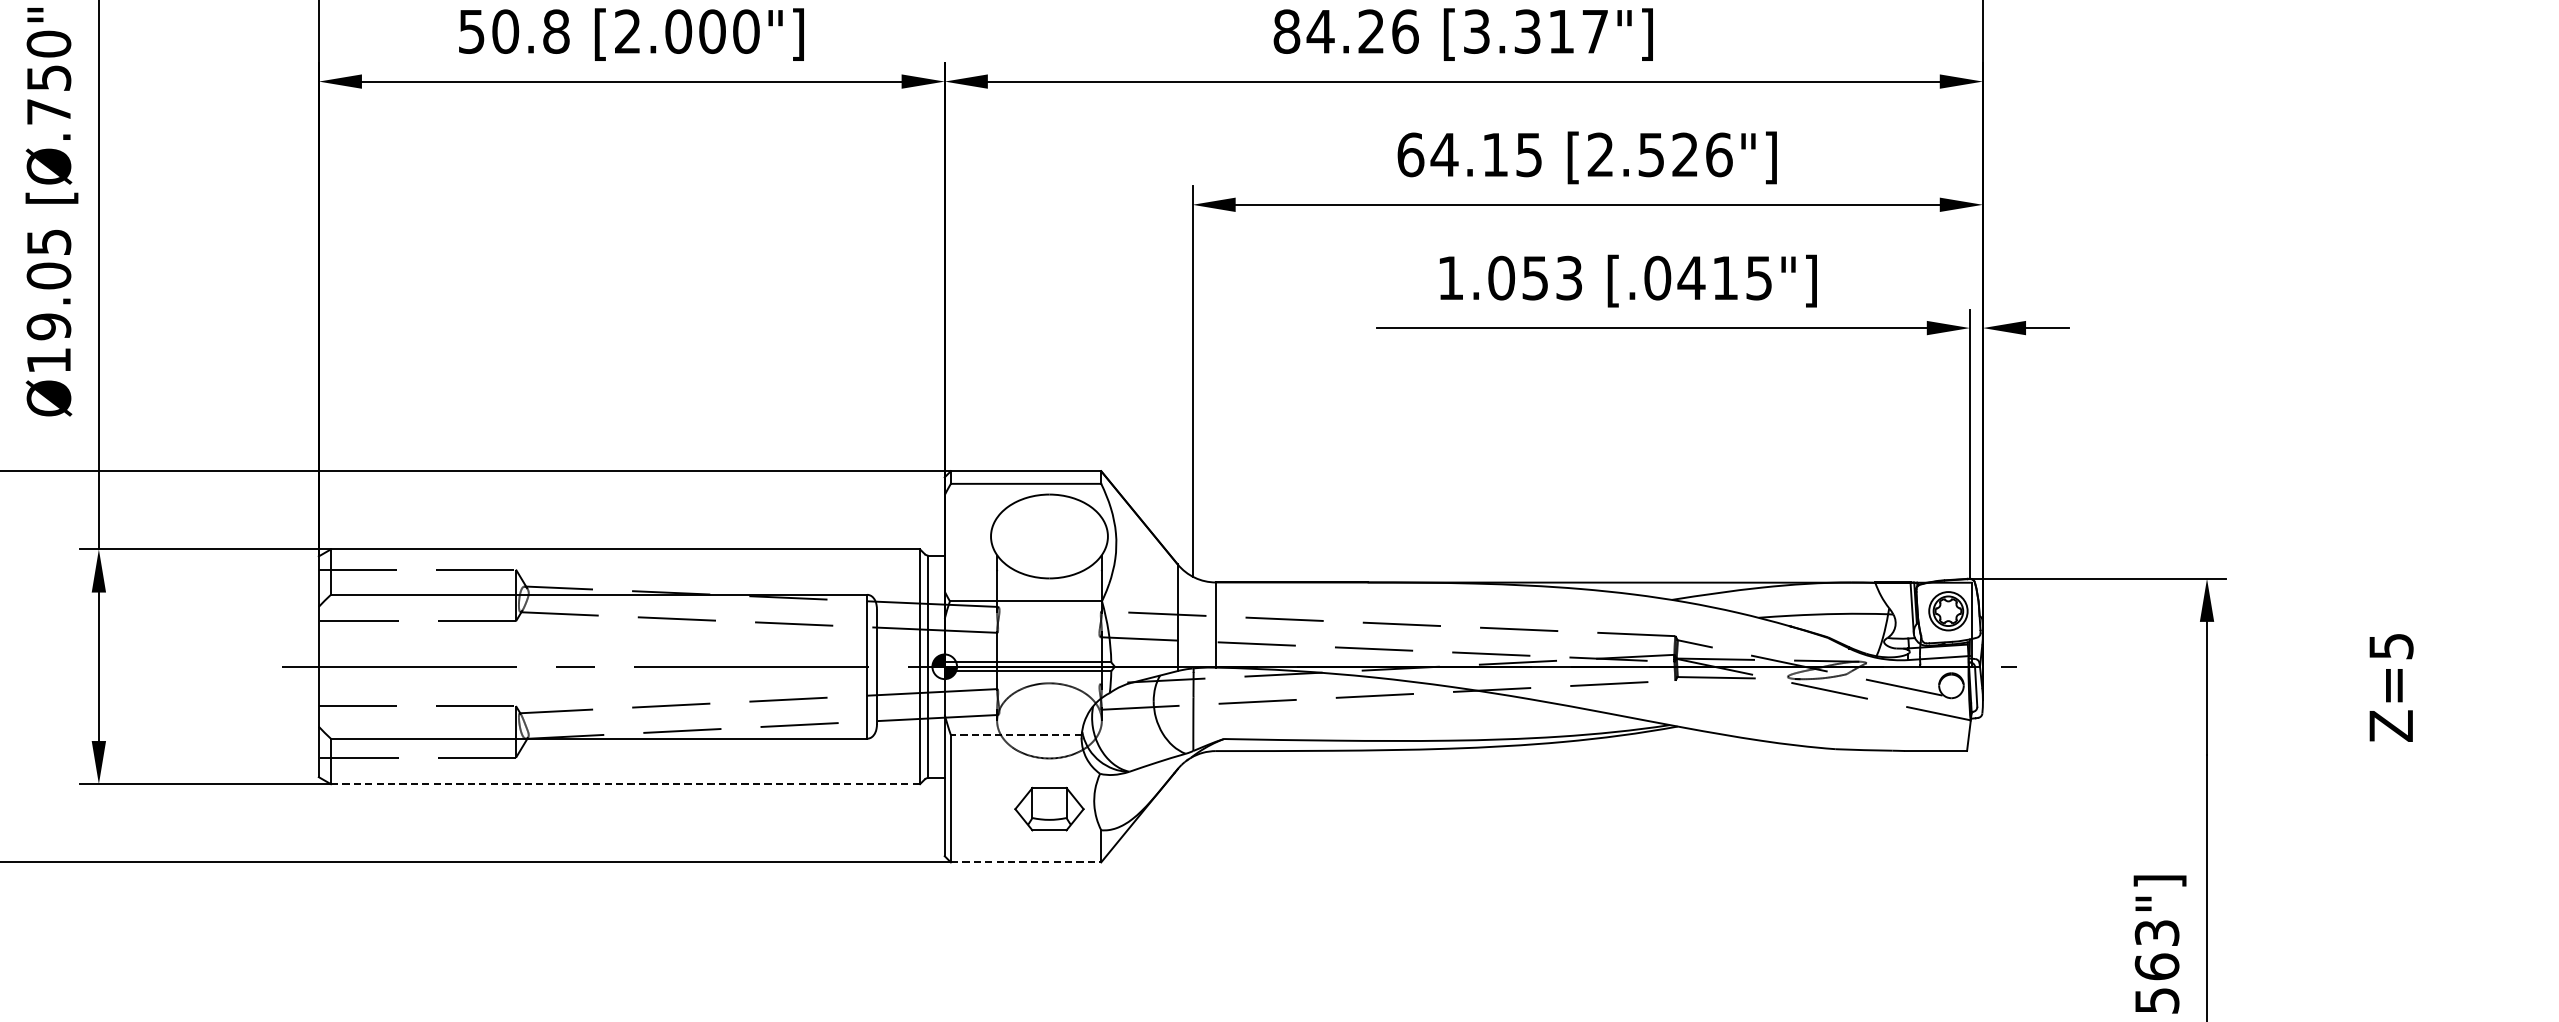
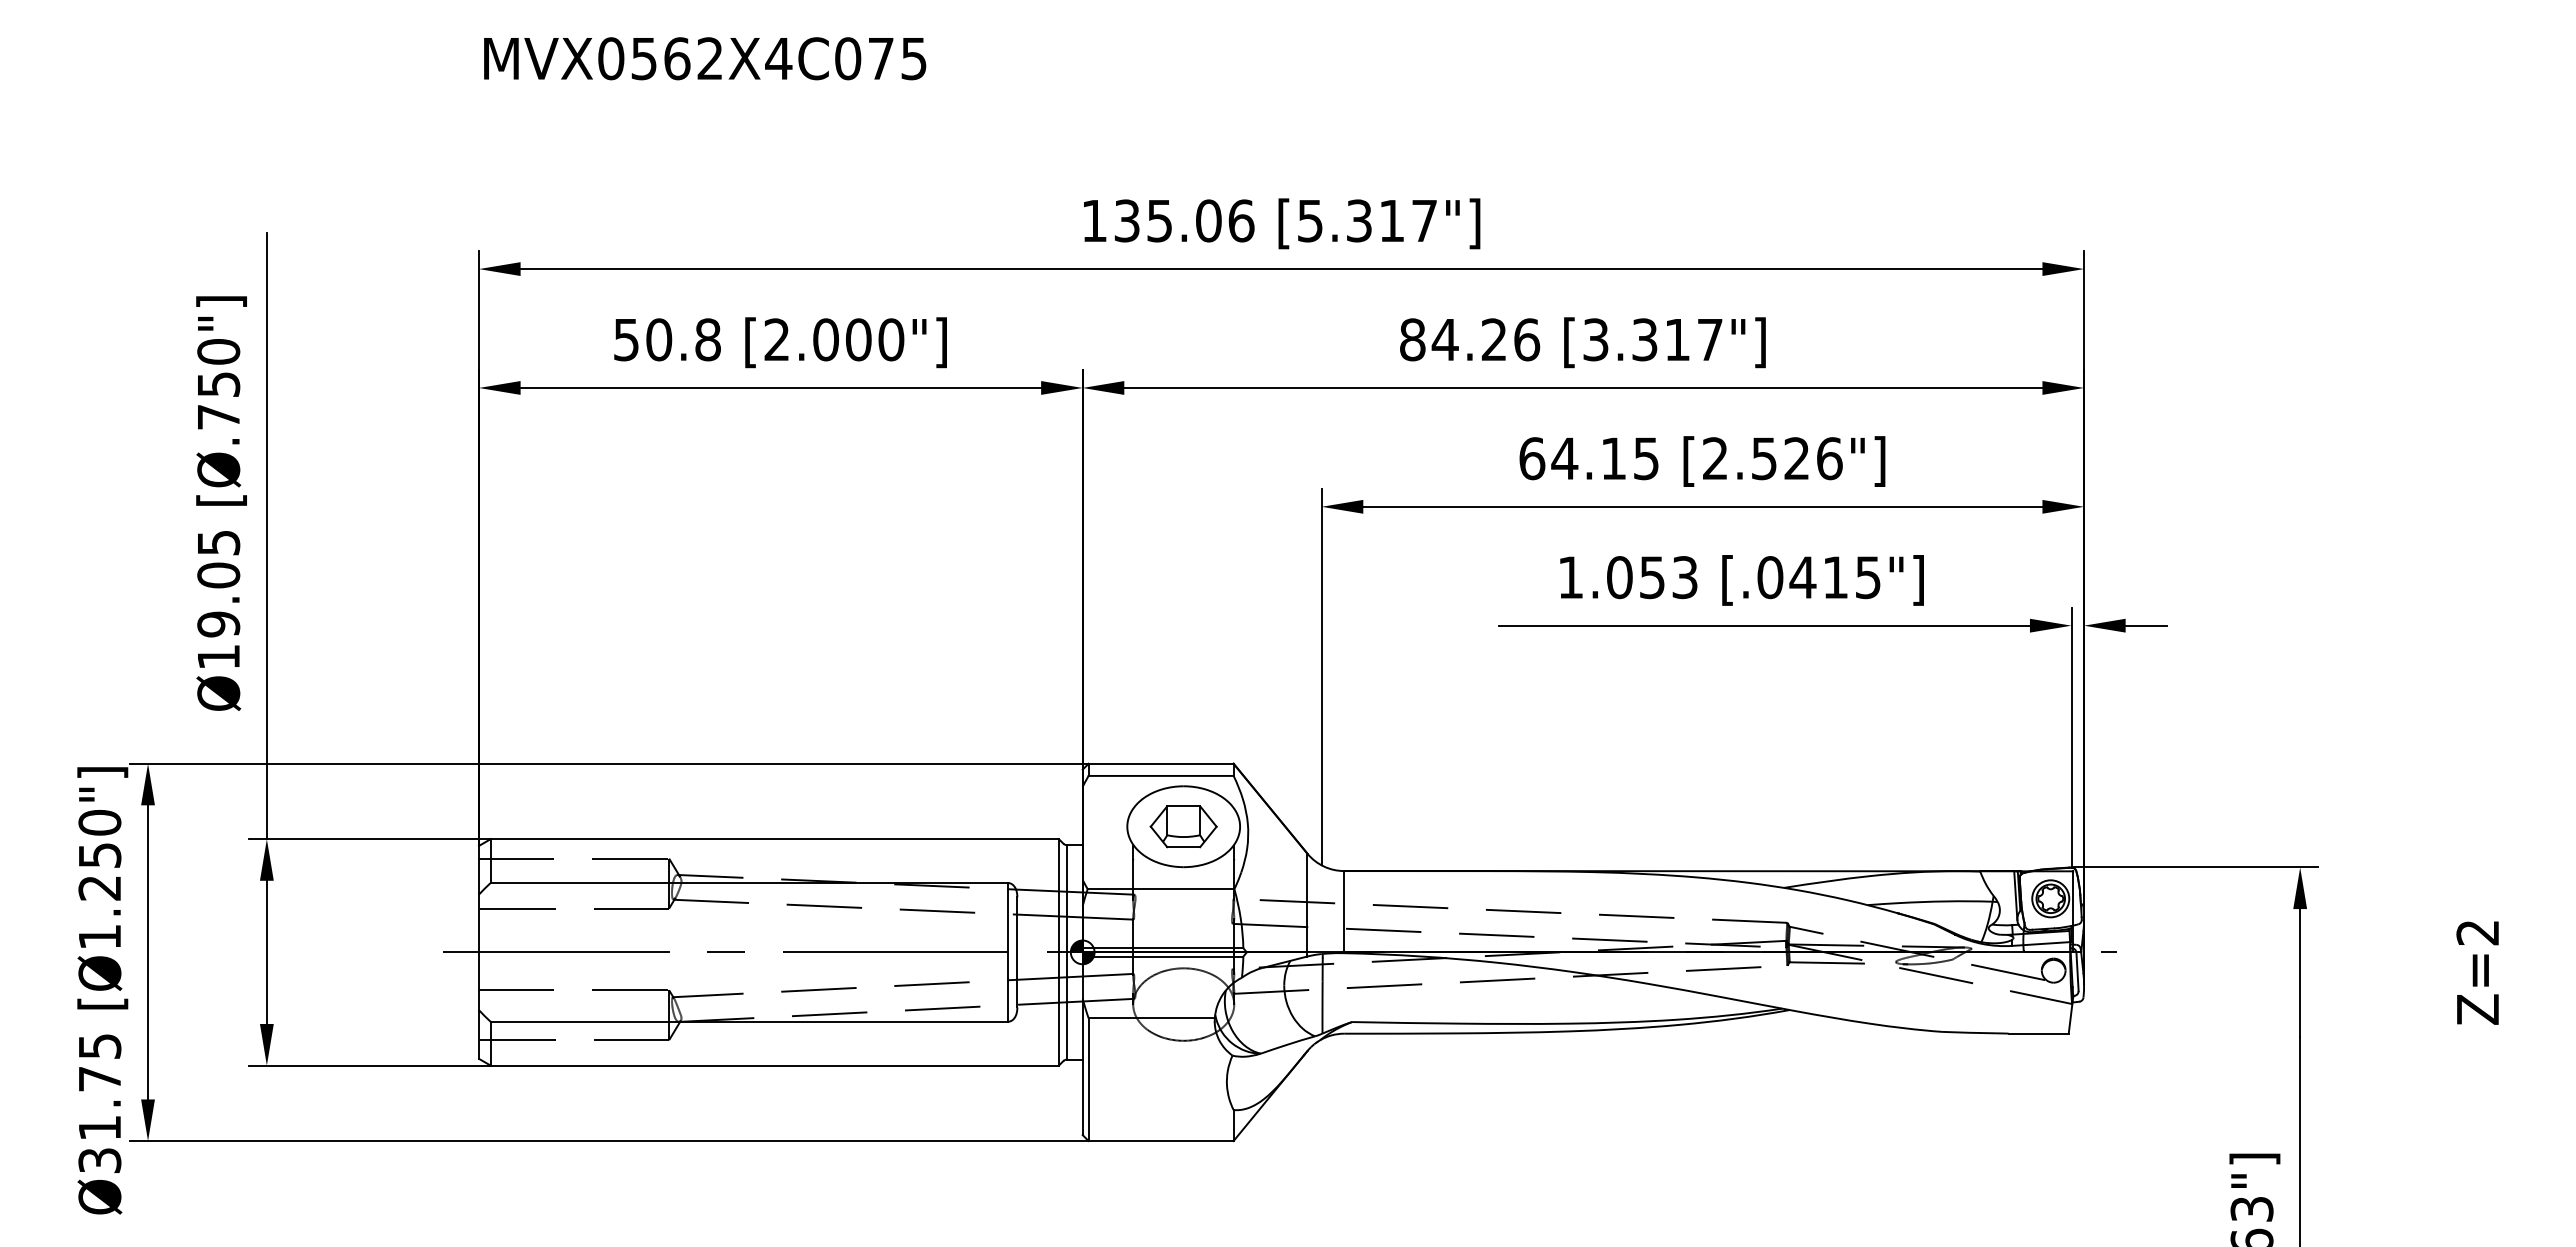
text: (2390, 646) -> (2477, 932), Z=5 -> Z=2
line: (1016, 735) -> (1151, 1018), dashed -> solid
line: (626, 784) -> (775, 1065), dashed -> solid
part: (1049, 808) -> (1183, 826), moved
line: (1026, 862) -> (1161, 1141), dashed -> solid

